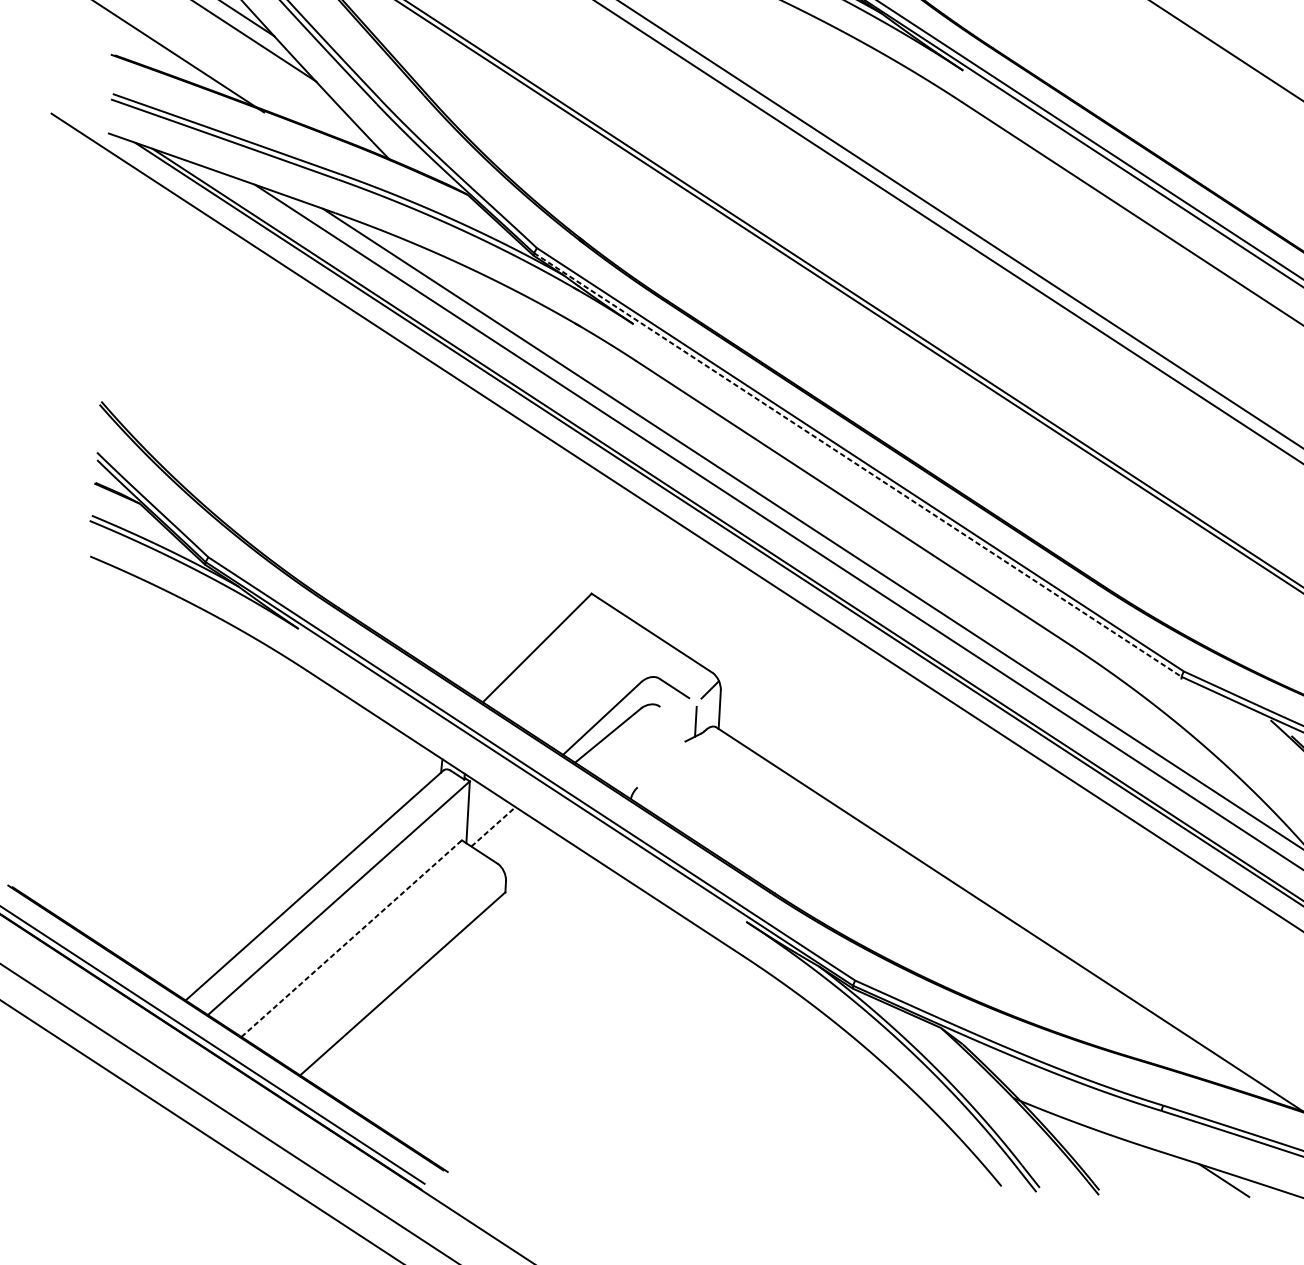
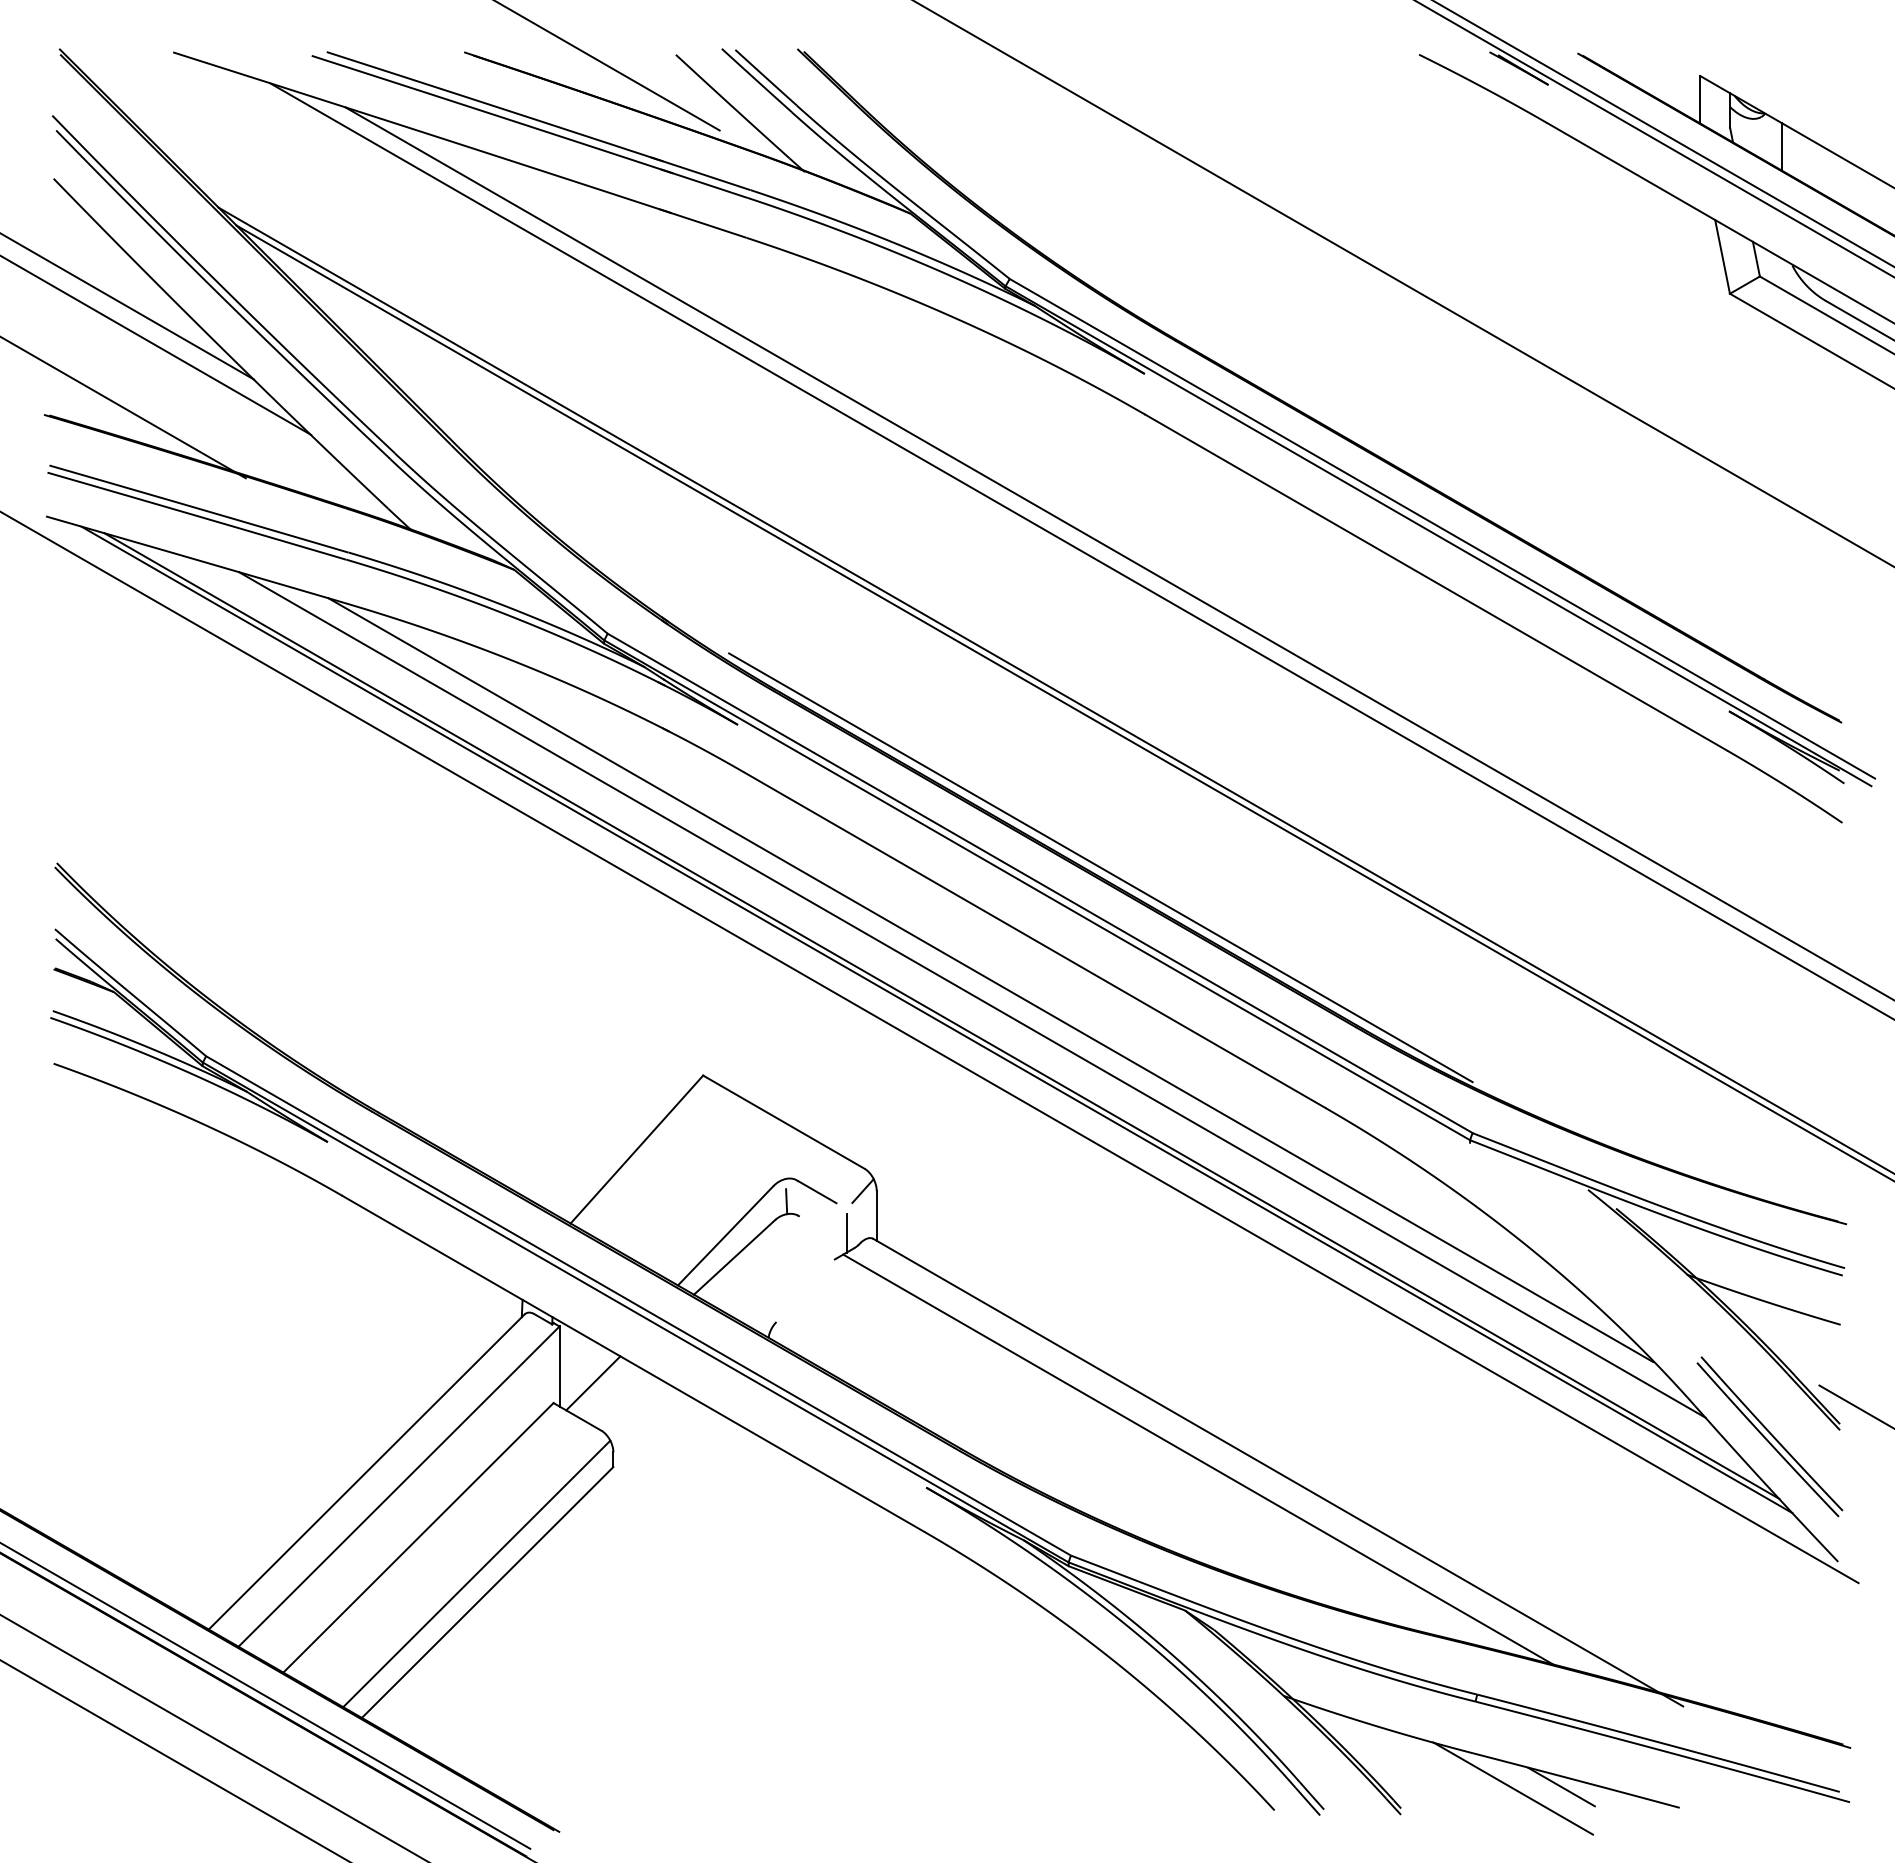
line: (907, 450) -> (1100, 867), added
line: (858, 465) -> (1037, 890), dashed -> solid
line: (650, 694) -> (786, 1201), added
line: (493, 826) -> (593, 1383), dashed -> solid
line: (957, 911) -> (1198, 1459), added
line: (351, 938) -> (418, 1537), dashed -> solid
line: (394, 968) -> (476, 1573), added
line: (1186, 1179) -> (1512, 1788), added

